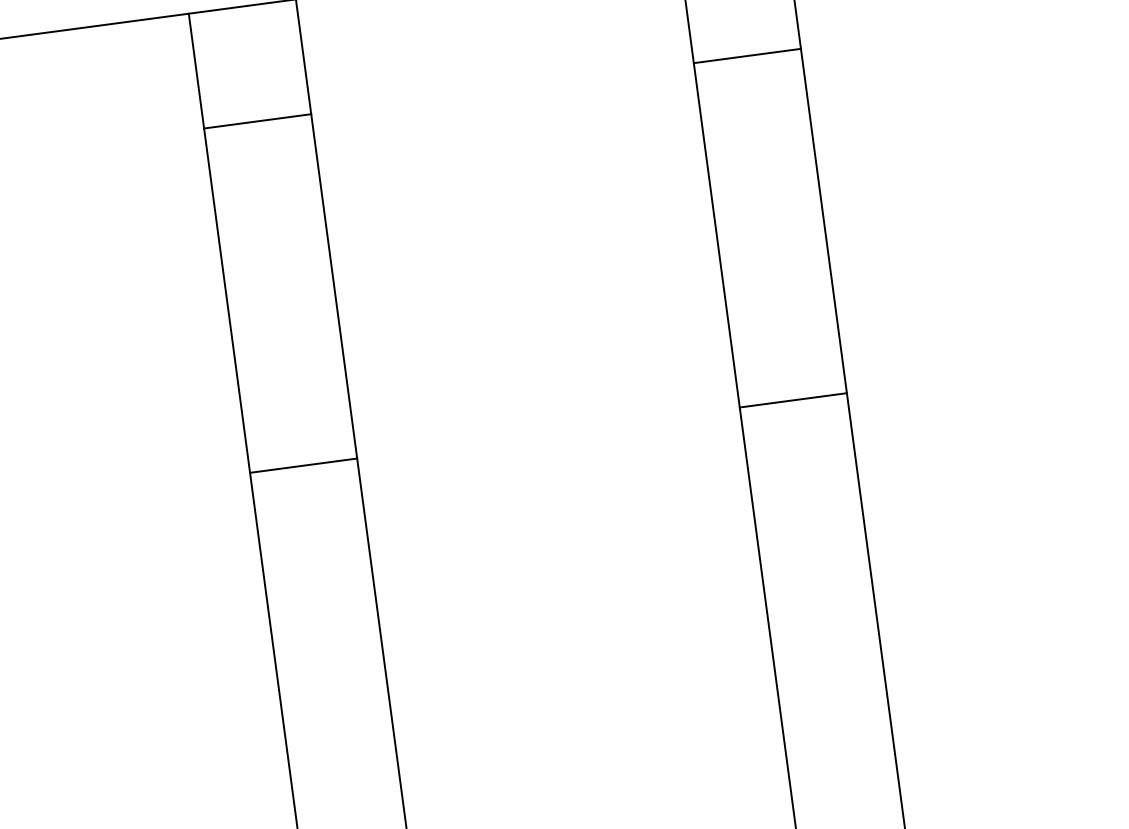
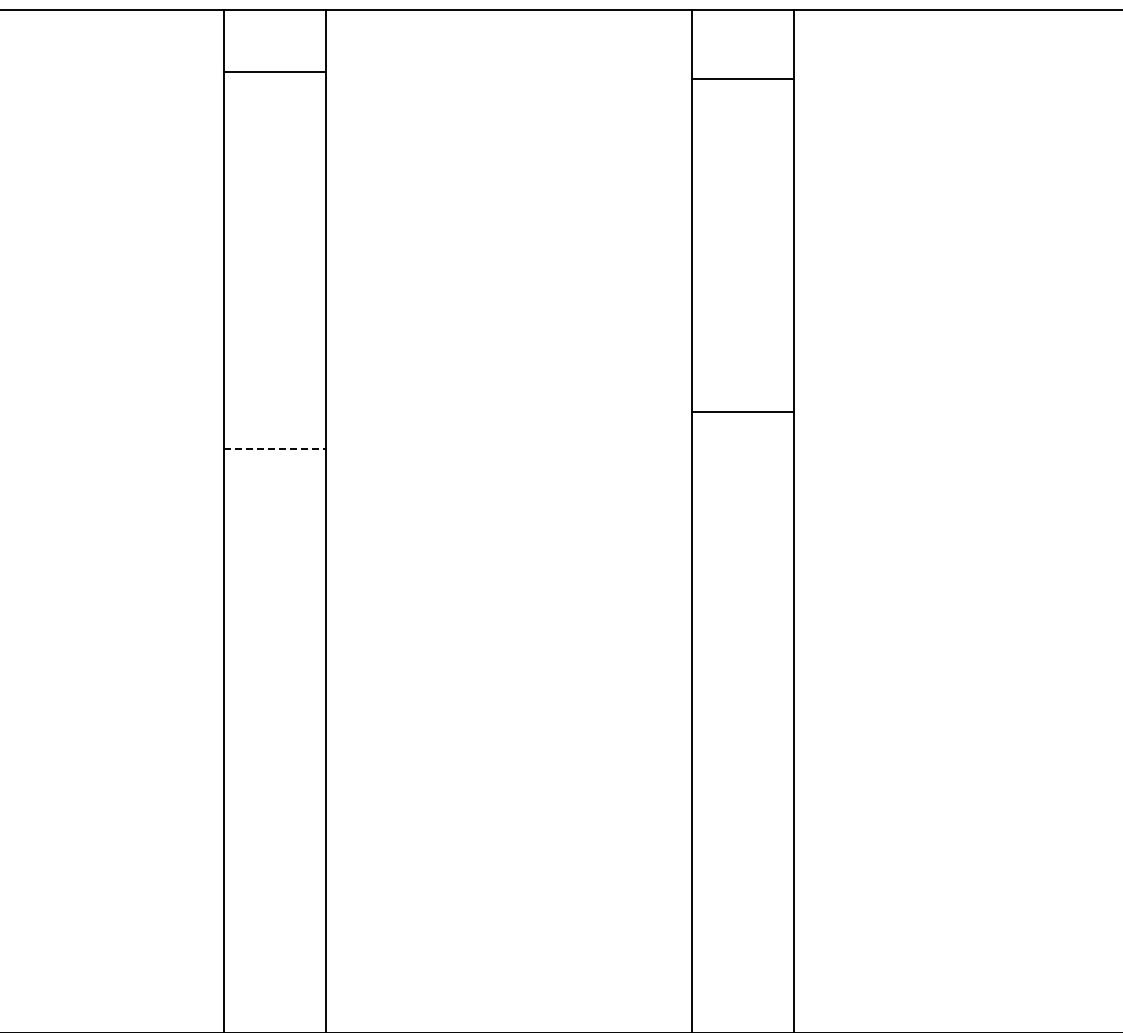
line: (747, 55) -> (742, 78), moved
line: (257, 121) -> (274, 71), moved
line: (793, 400) -> (742, 411), moved
line: (304, 465) -> (275, 448), solid -> dashed

